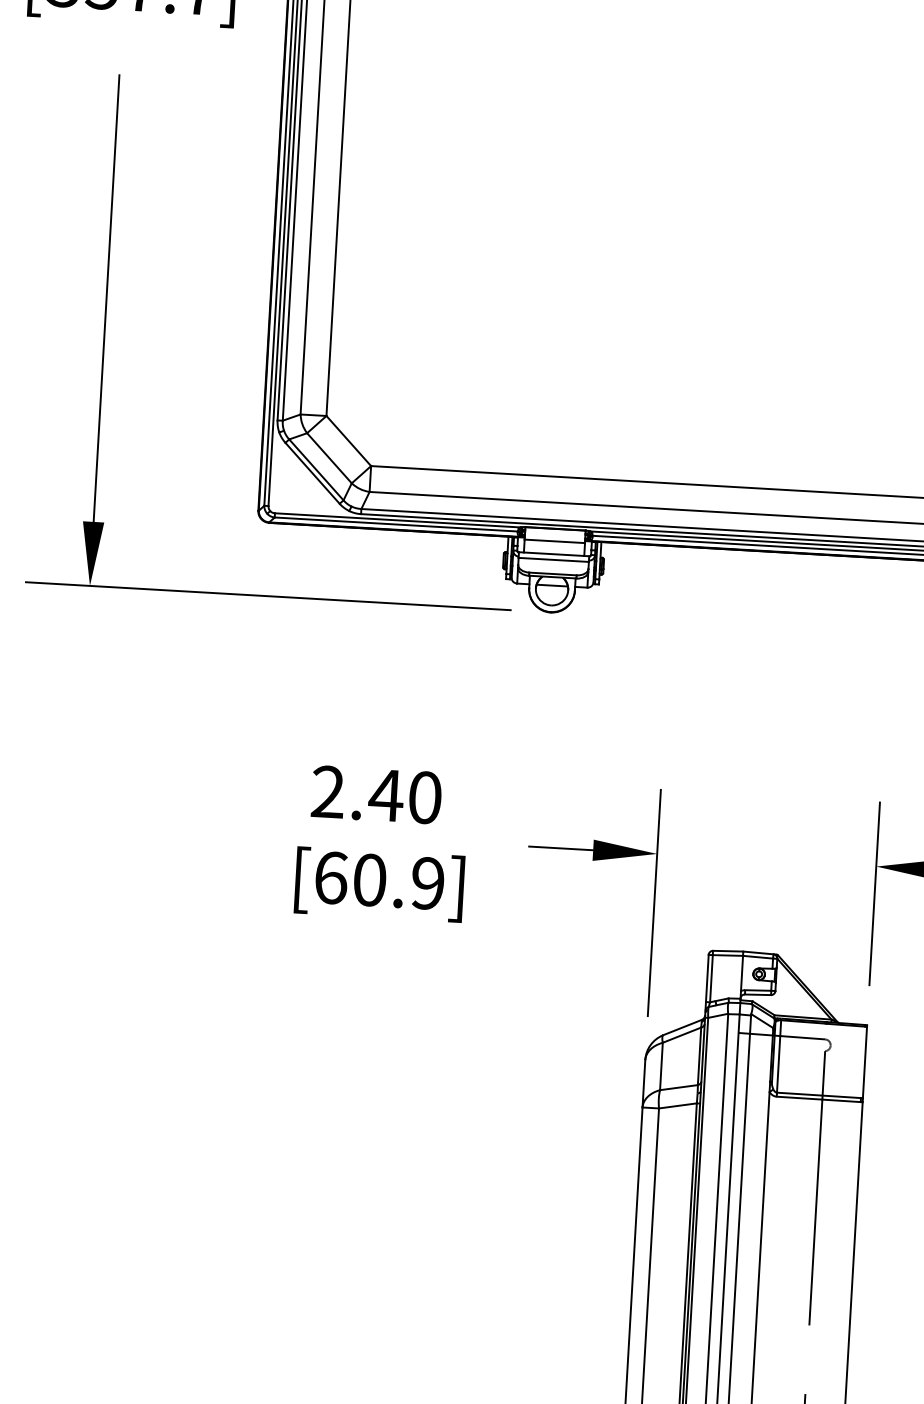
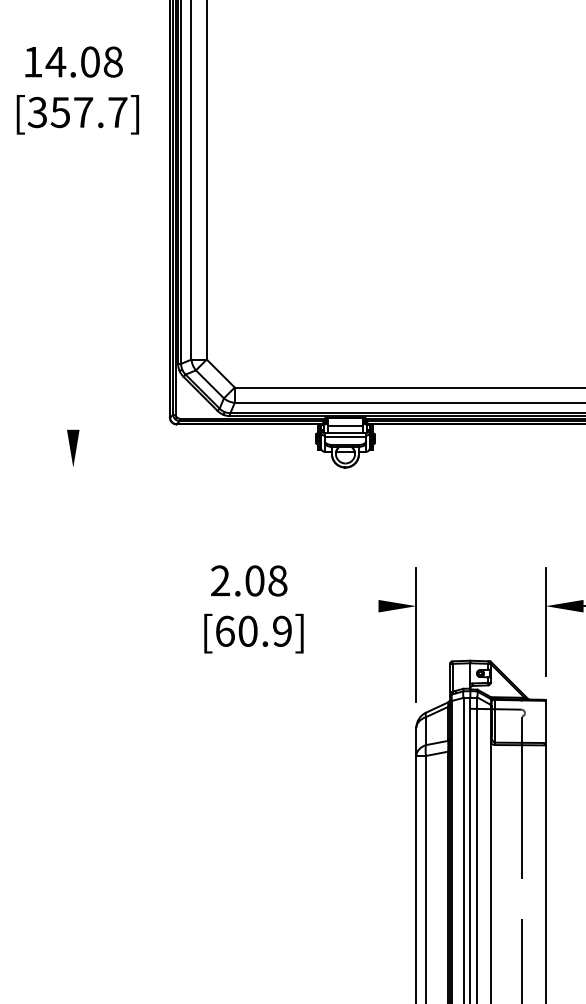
line: (106, 297) -> (73, 297), removed
line: (268, 595) -> (178, 467), removed
text: (404, 795) -> (265, 580), 2.40 -> 2.08
line: (560, 848) -> (359, 606), removed

